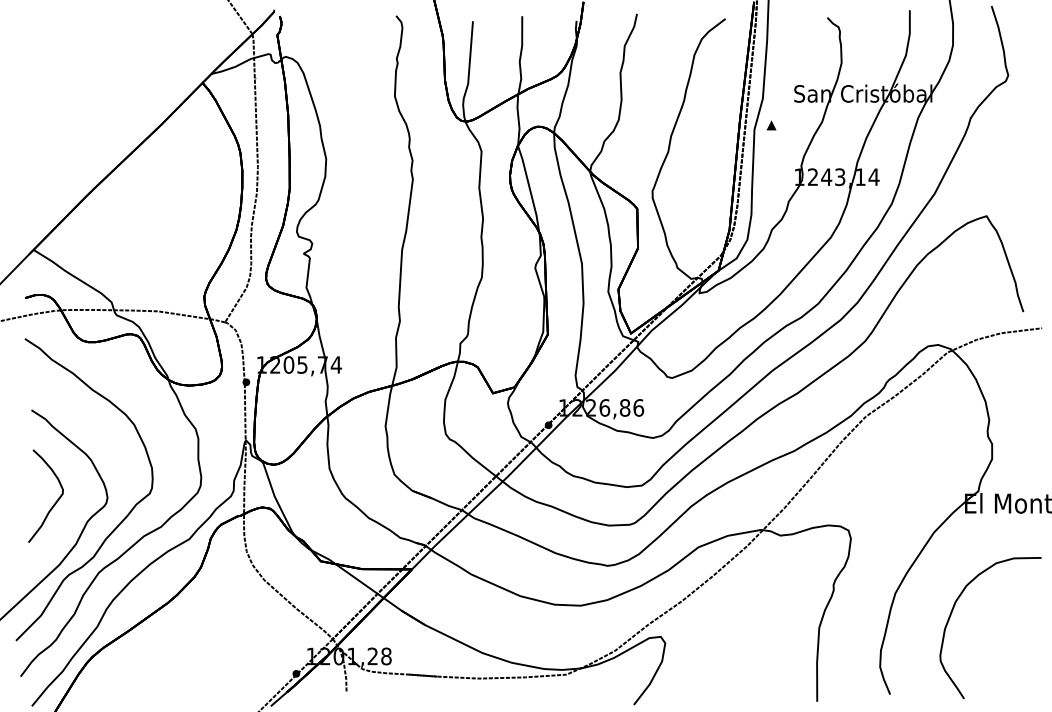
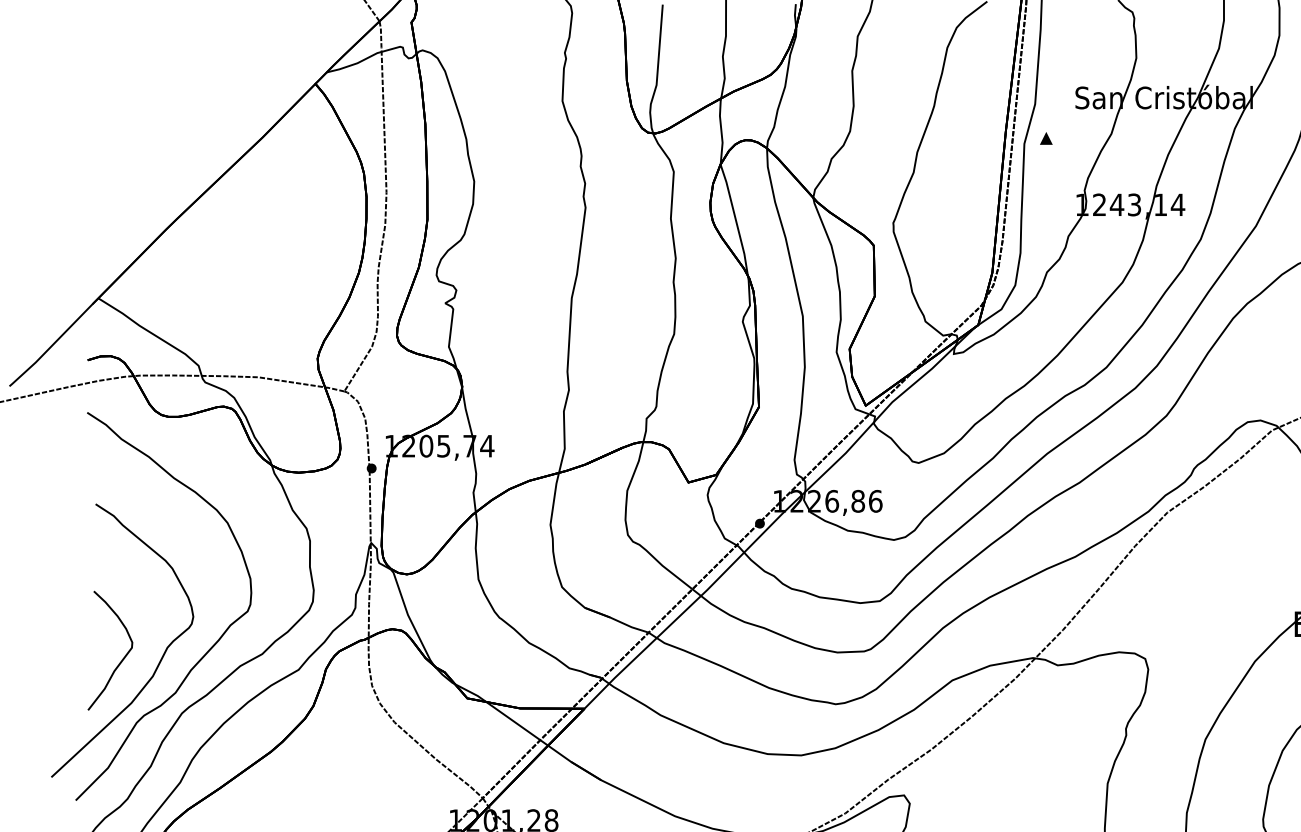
curve: (55, 501) -> (122, 657), moved

